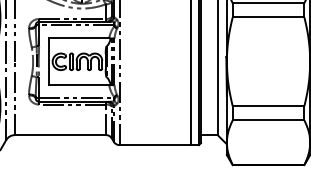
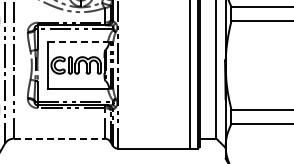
line: (79, 38) -> (78, 42), solid -> dashed
line: (60, 135) -> (59, 139), solid -> dashed

